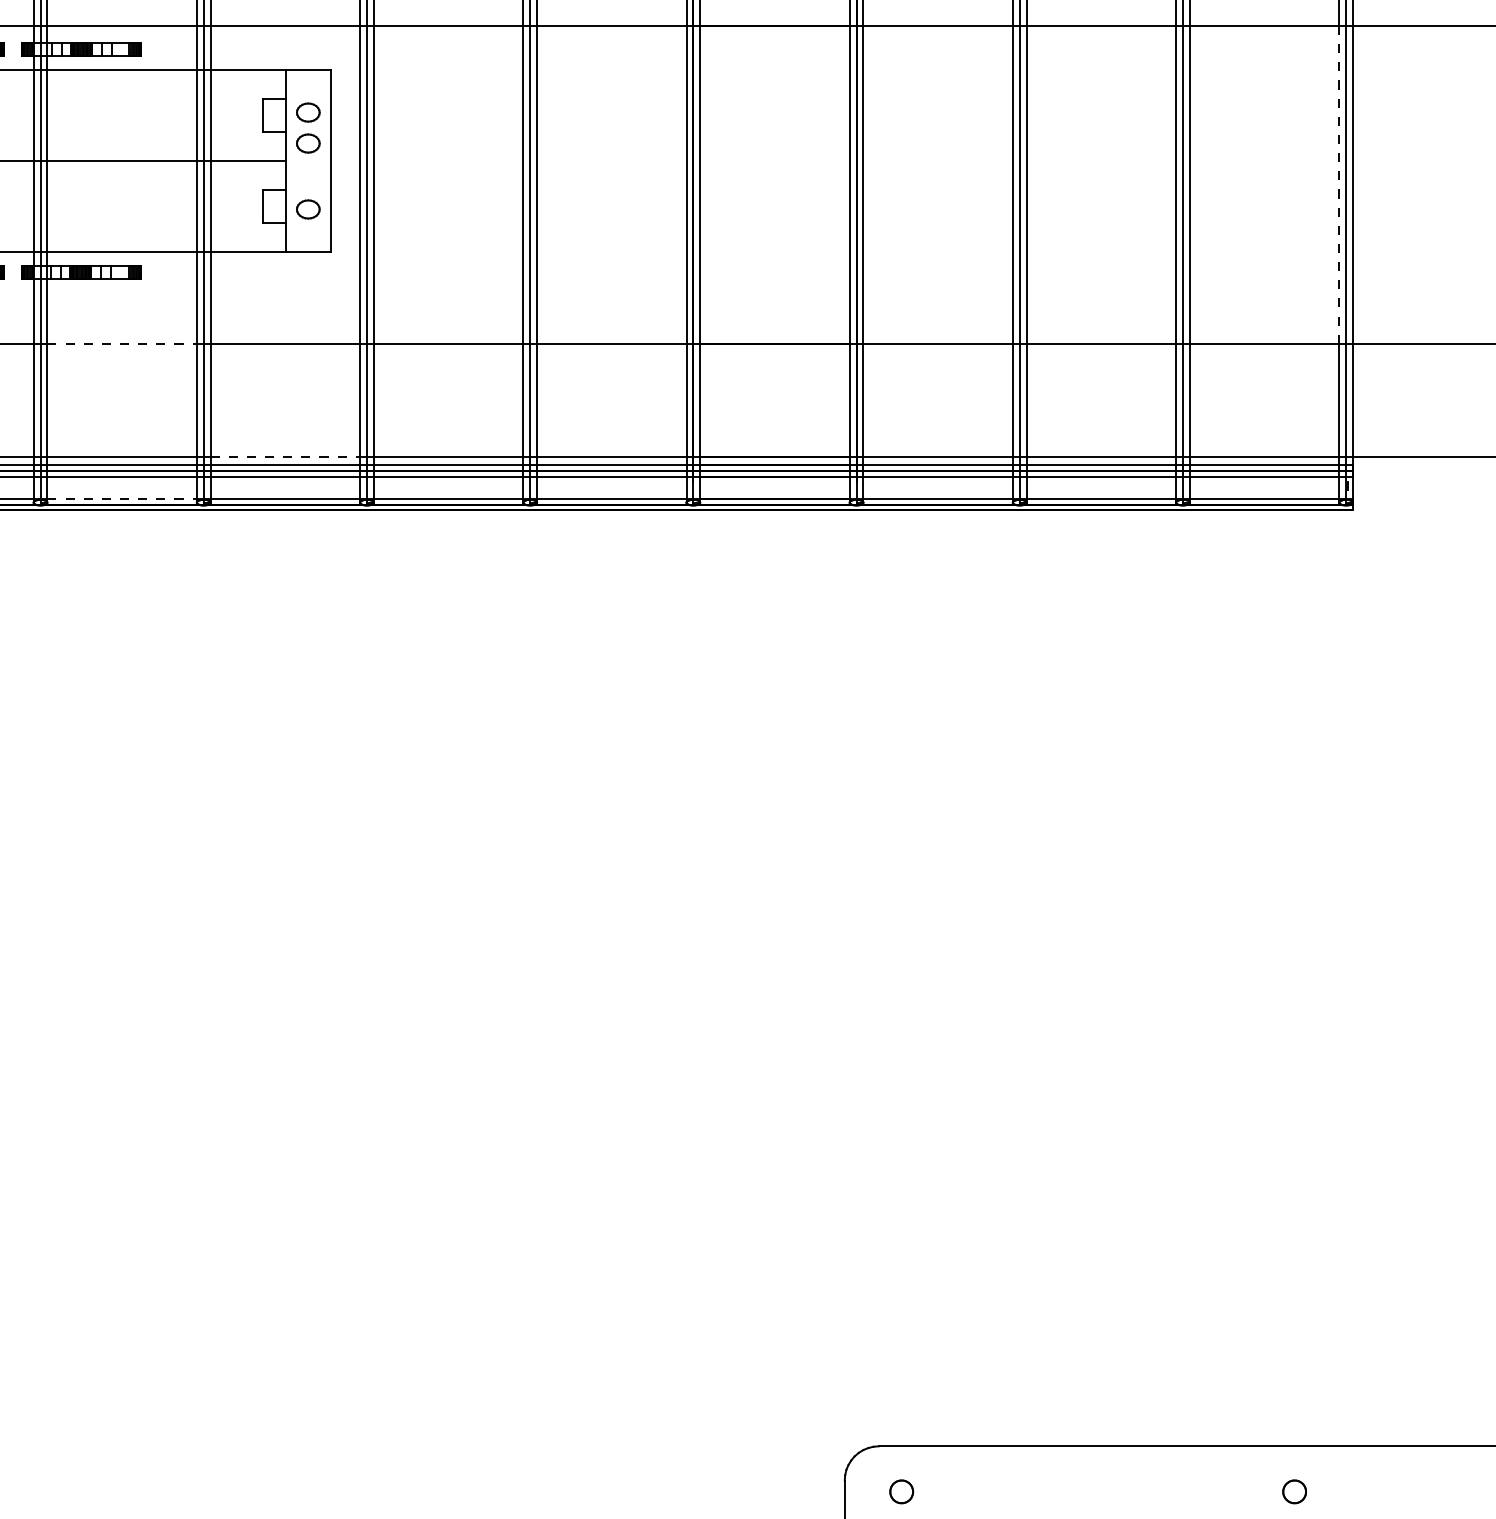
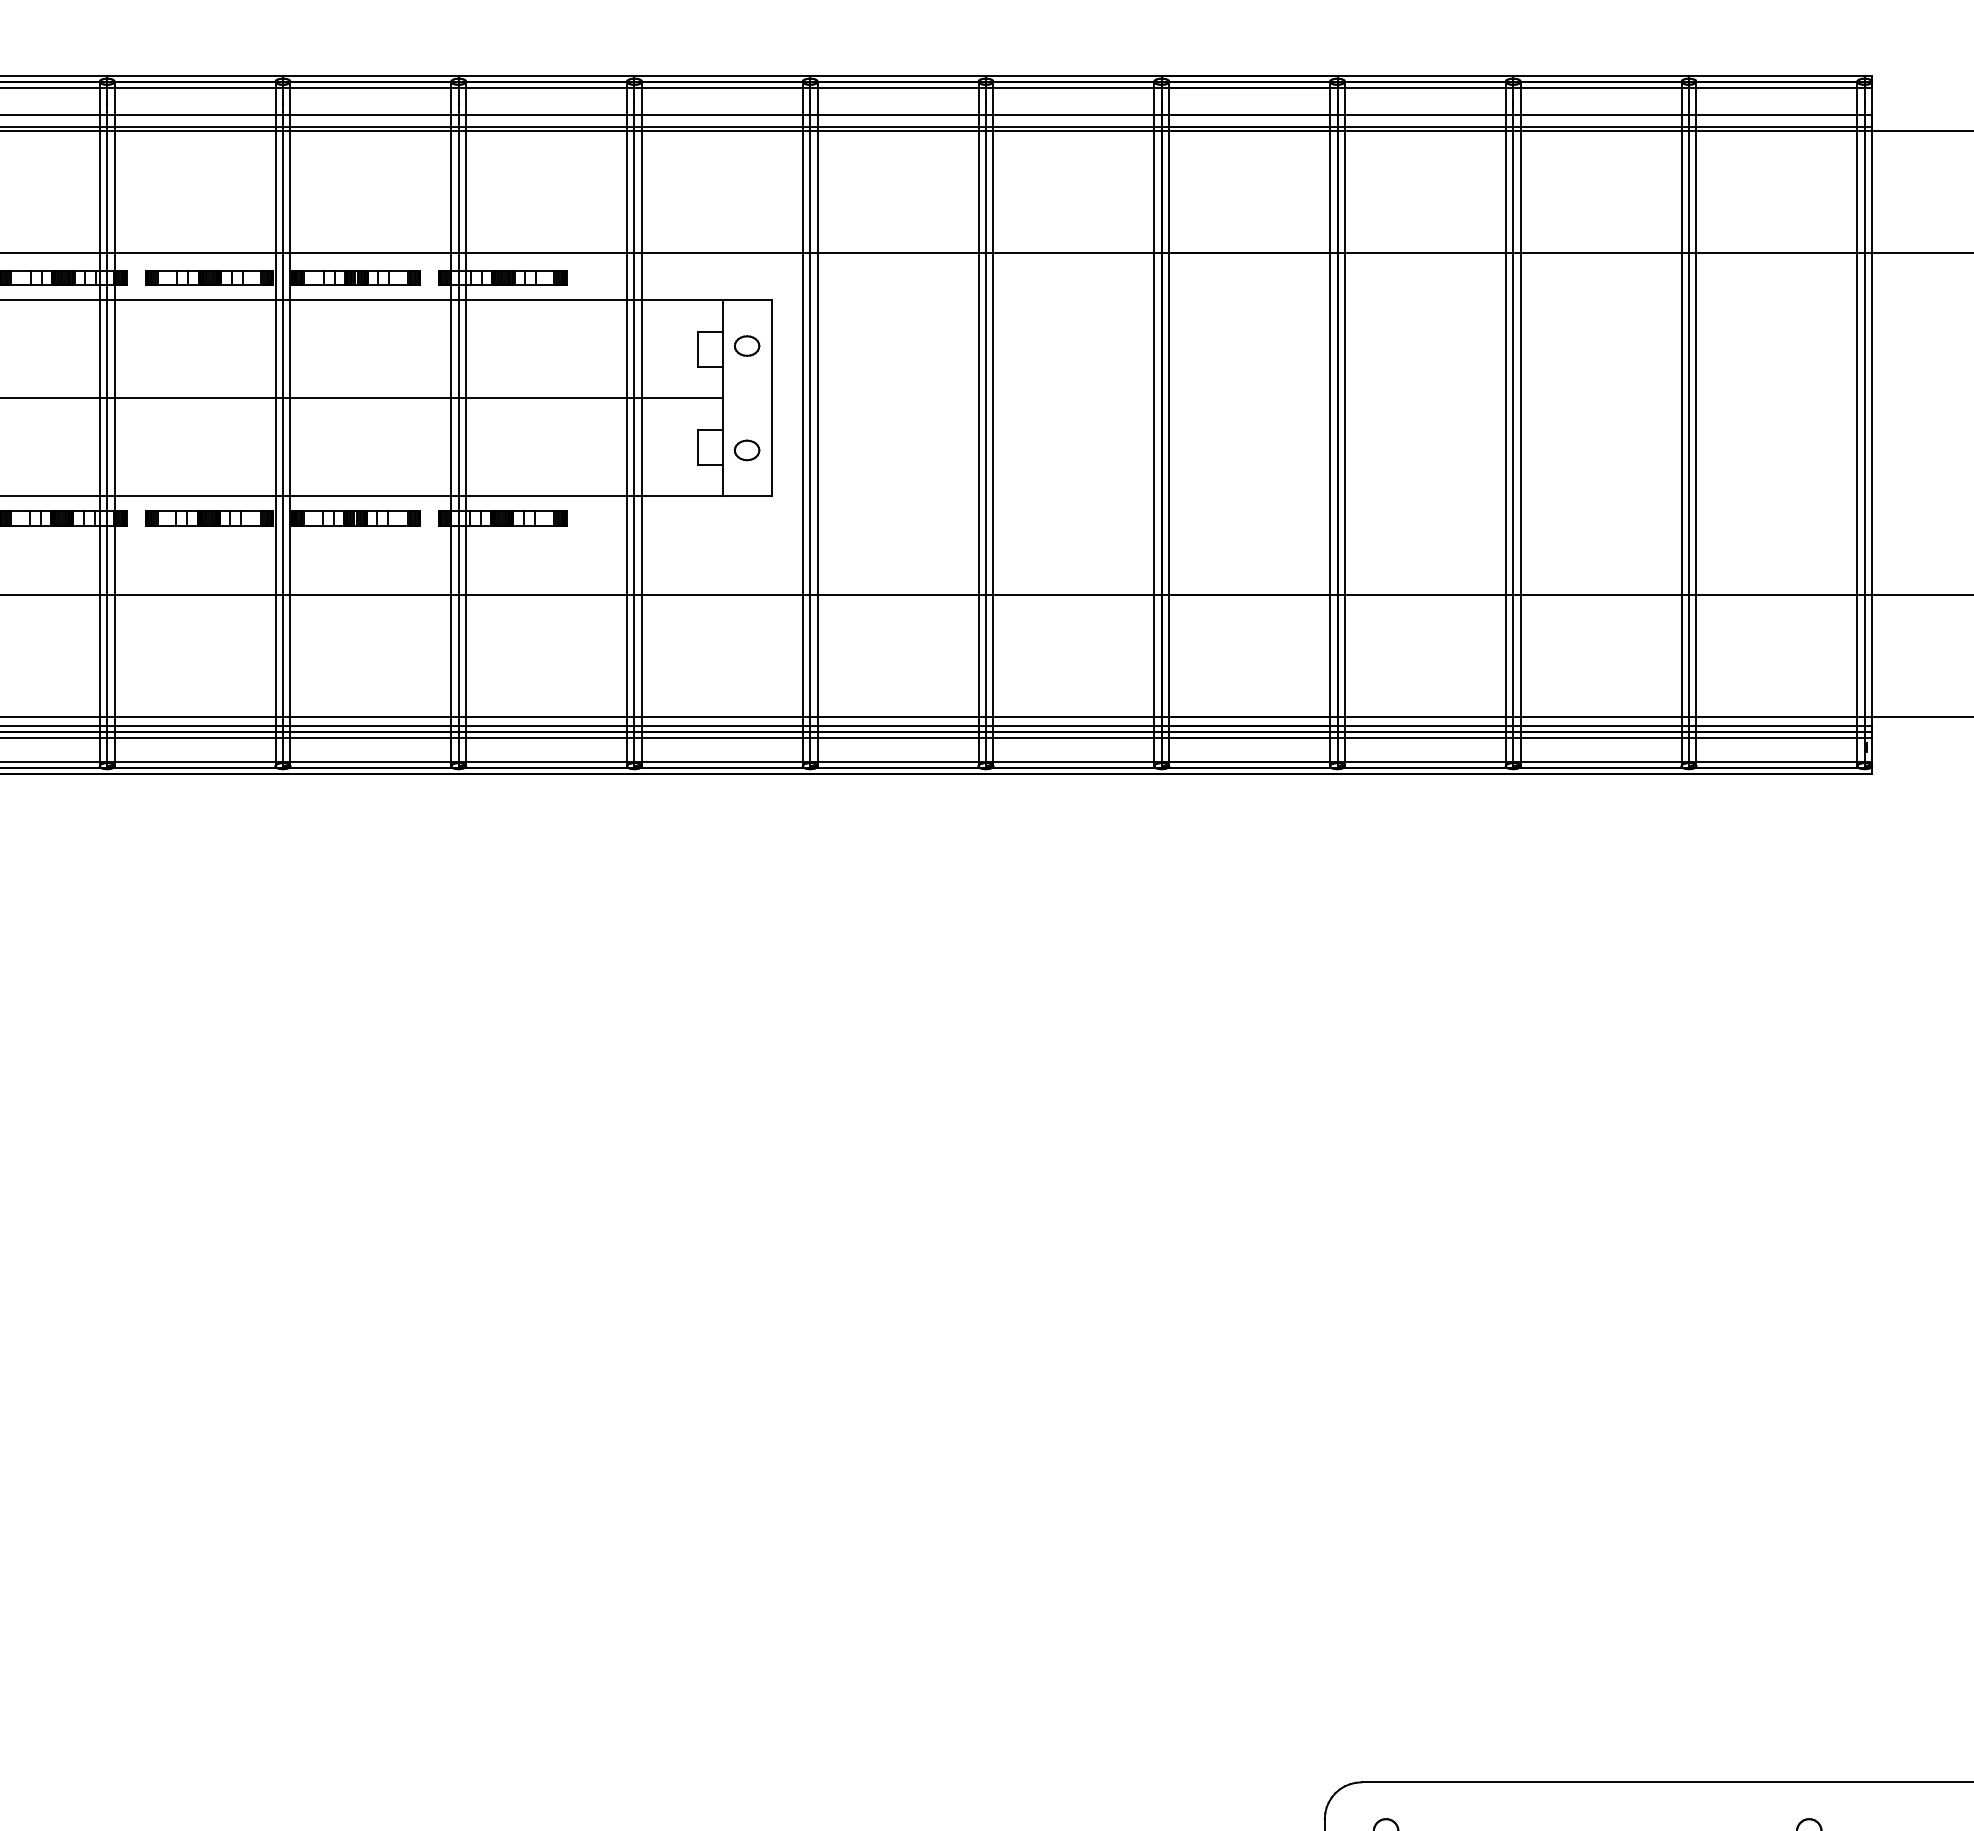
part: (307, 143) -> (746, 379), removed
line: (1339, 184) -> (1857, 423), dashed -> solid
line: (122, 344) -> (546, 595), dashed -> solid
line: (285, 457) -> (722, 717), dashed -> solid
line: (122, 499) -> (546, 762), dashed -> solid

